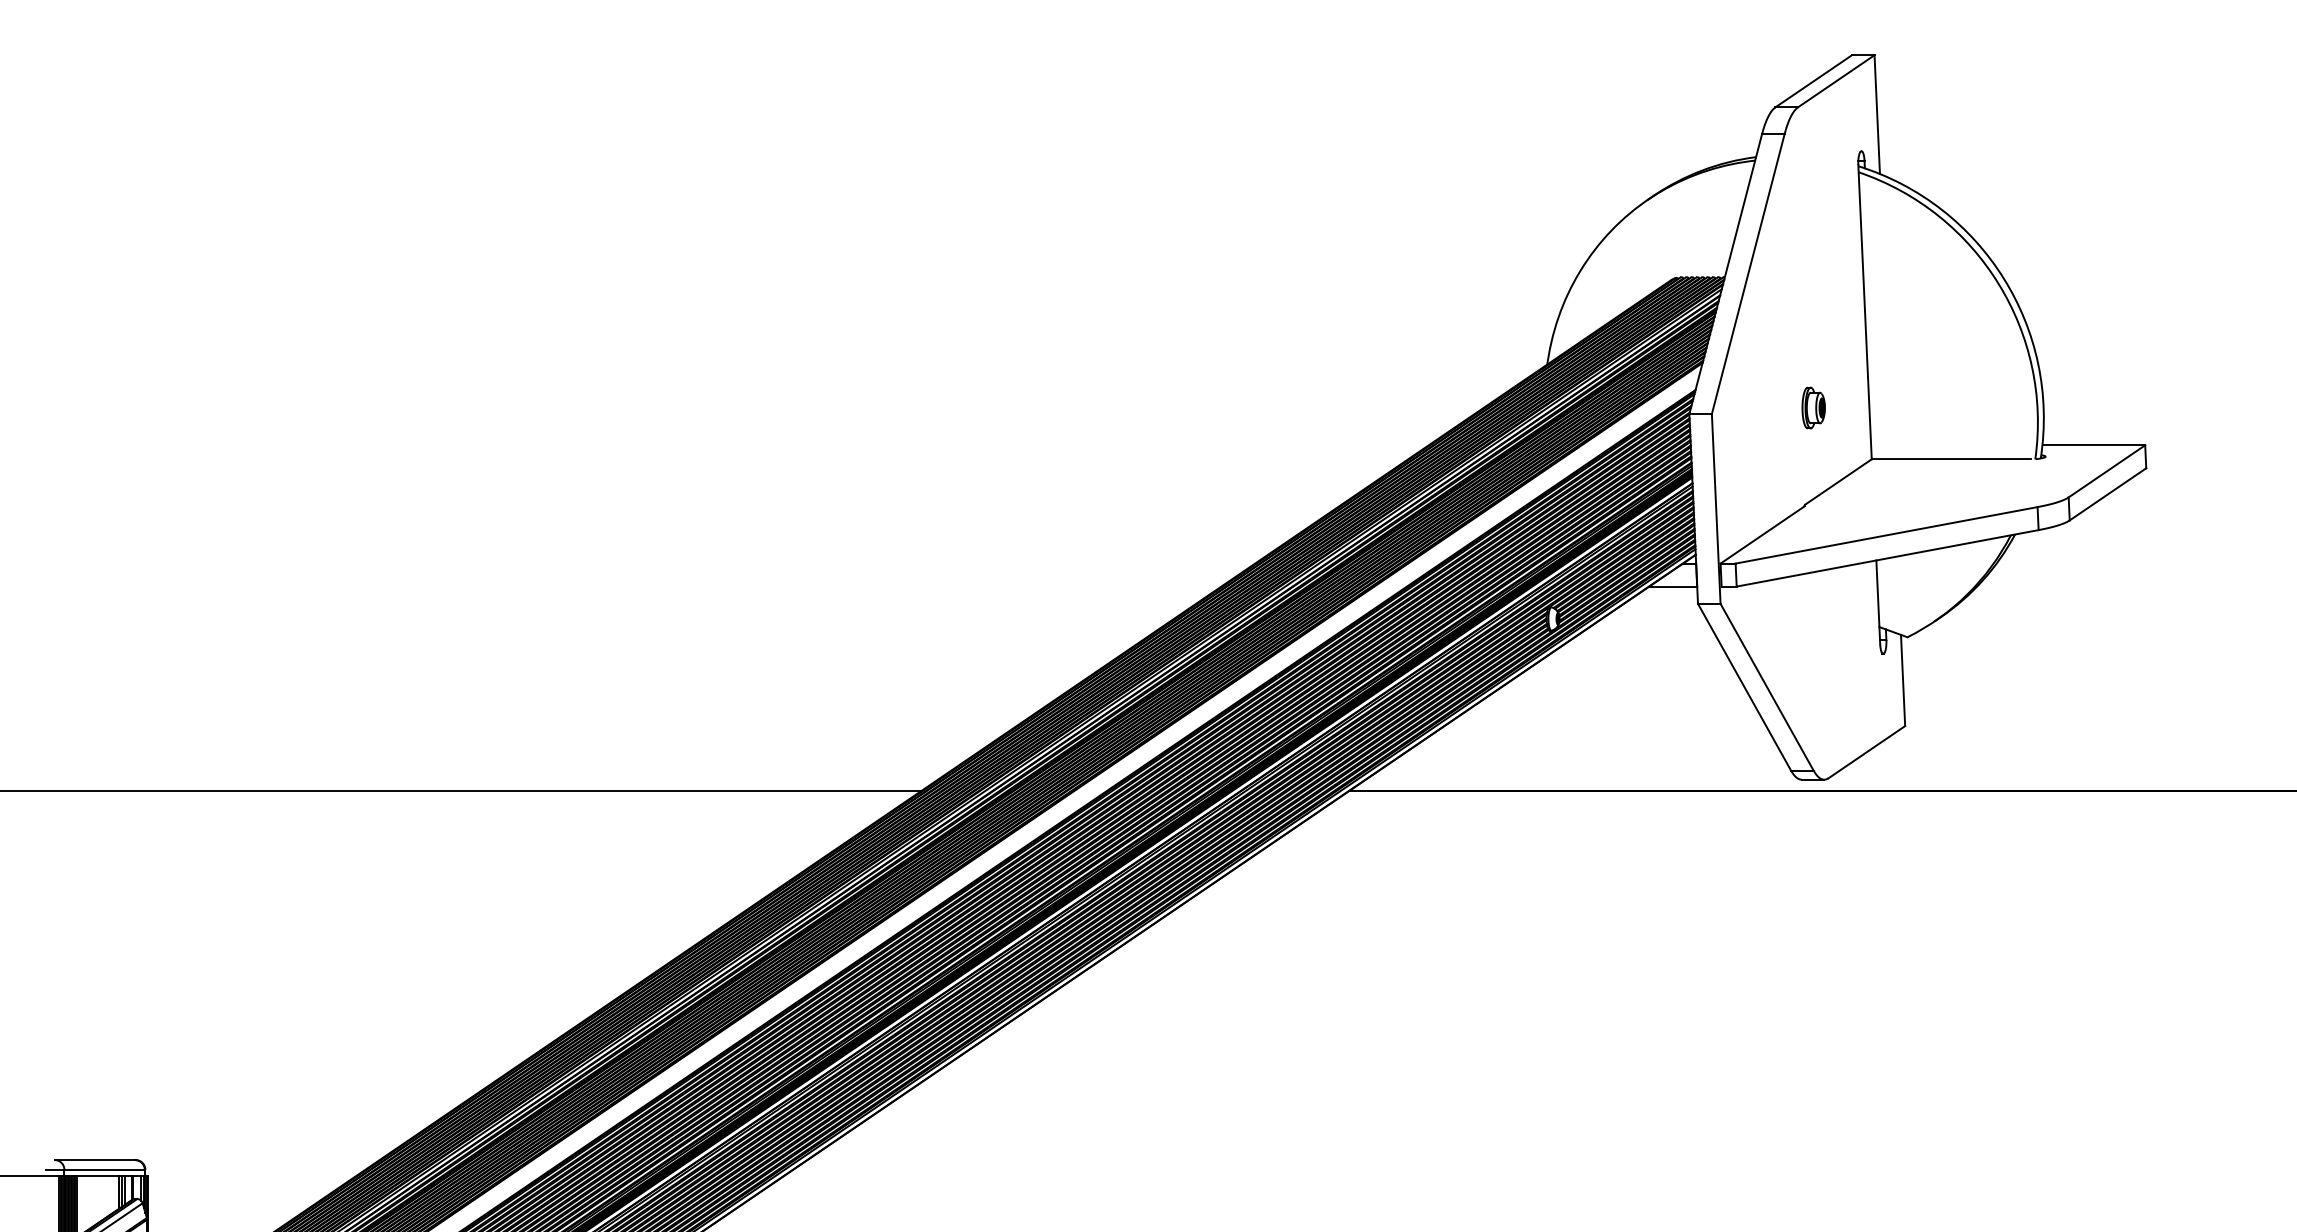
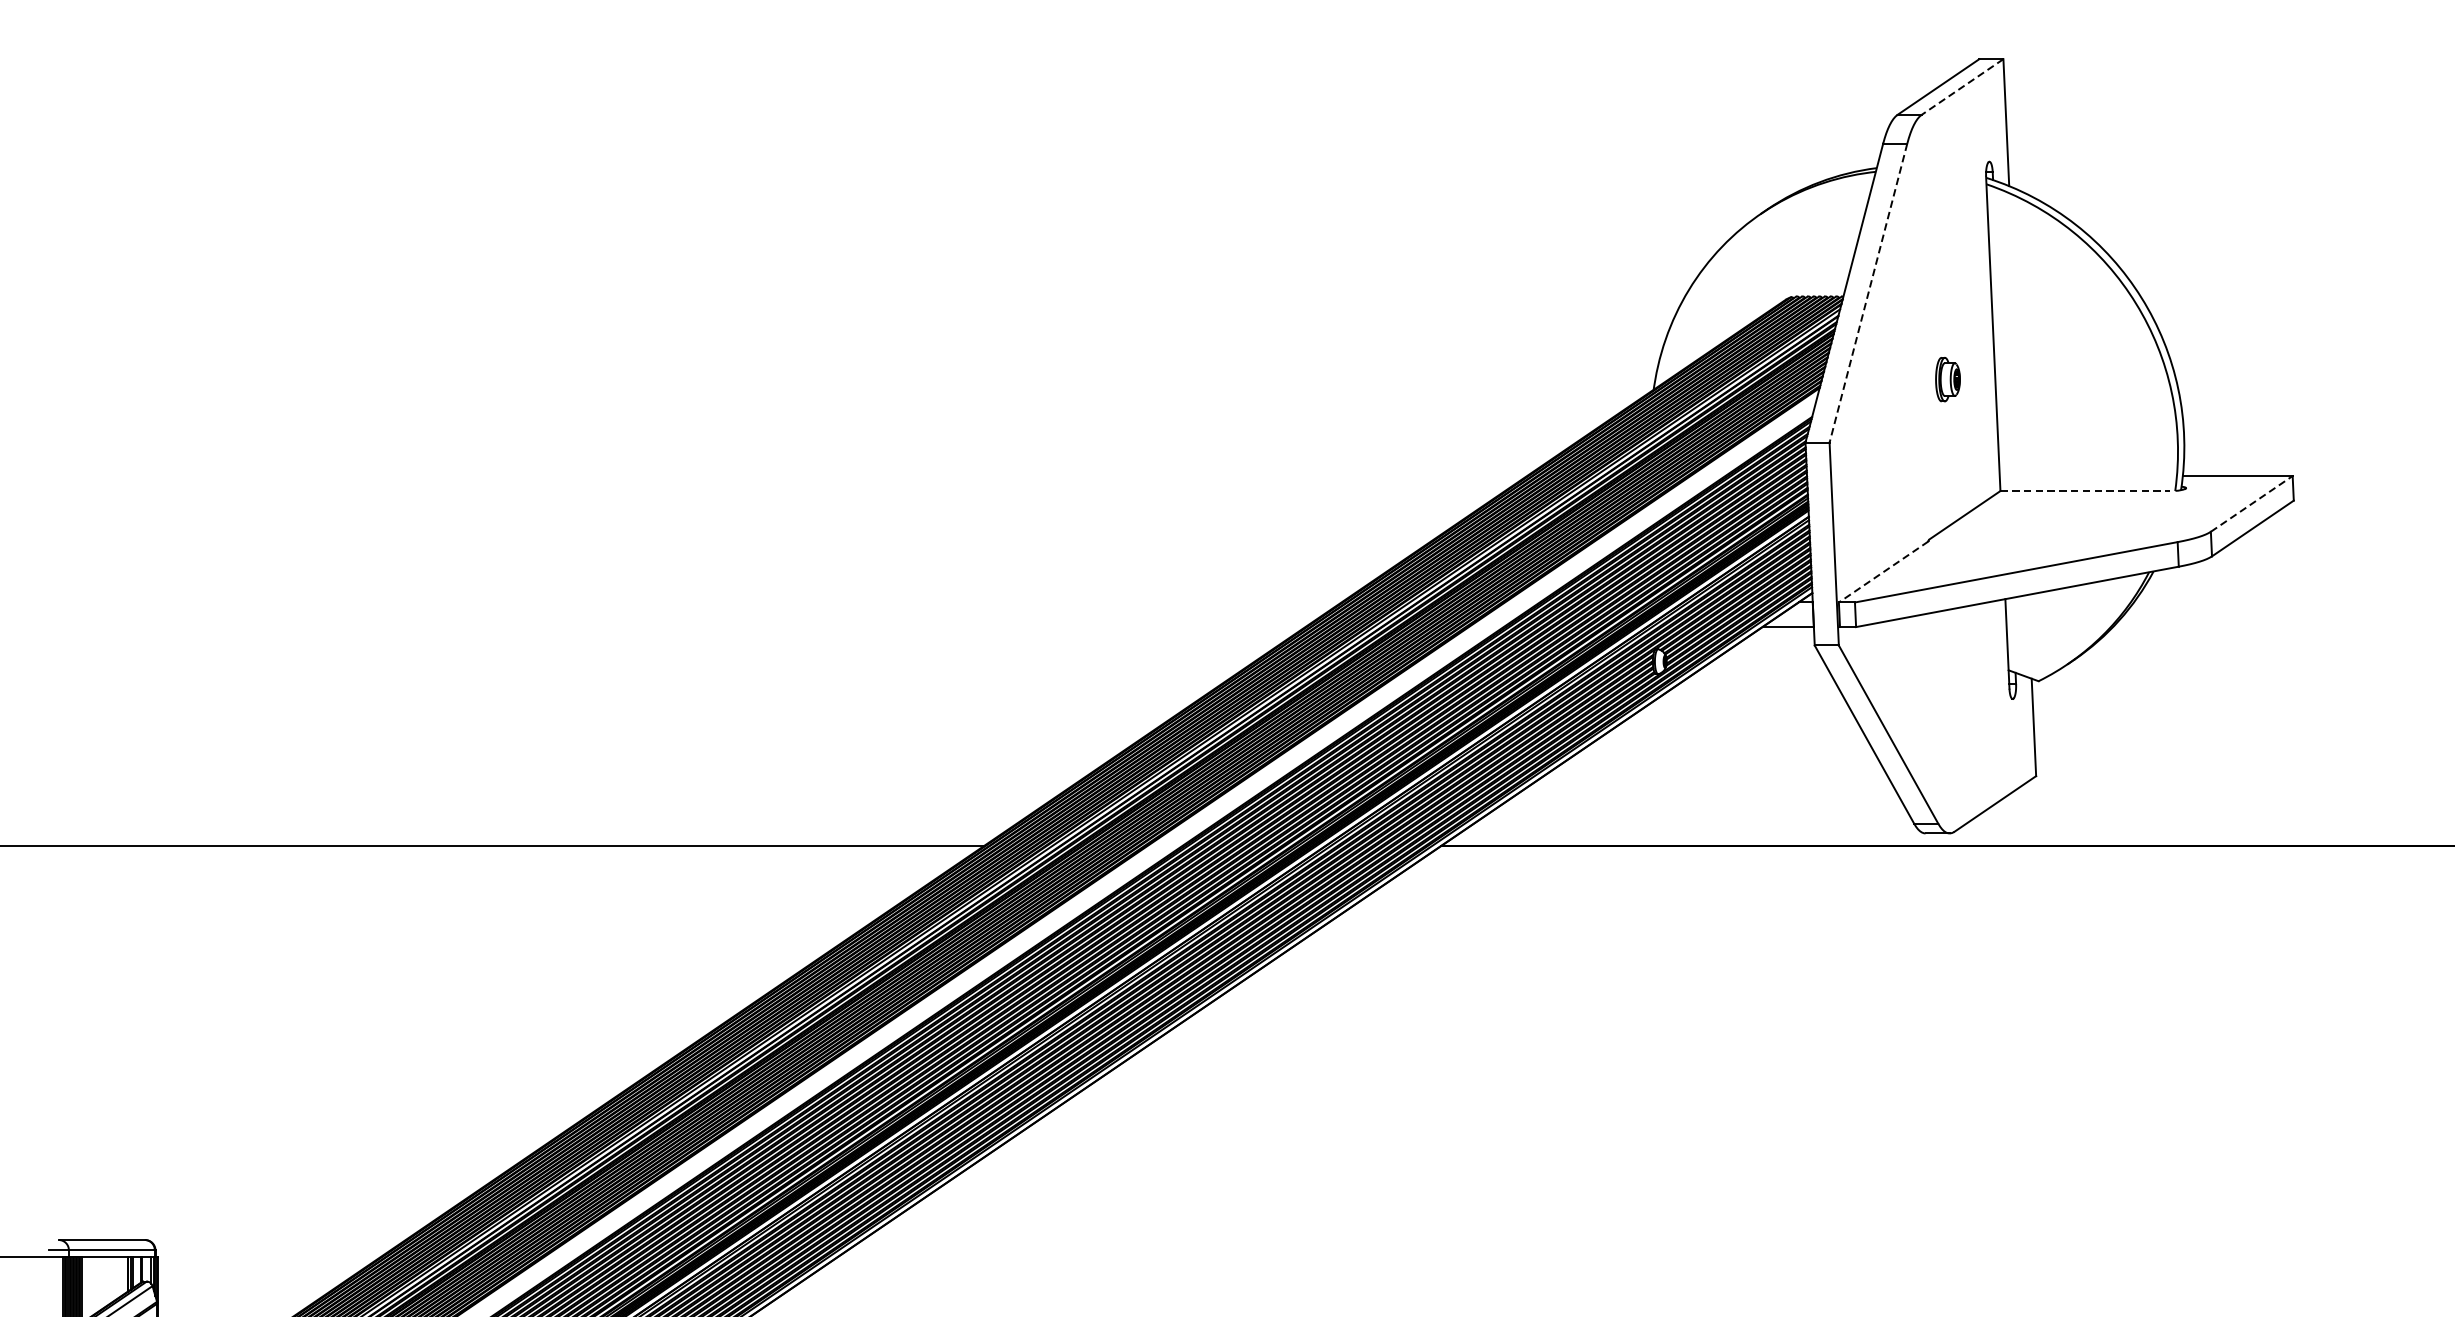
line: (1835, 81) -> (1961, 87), solid -> dashed
line: (1748, 274) -> (1868, 293), solid -> dashed
part: (1813, 407) -> (1947, 379), moved
line: (1951, 459) -> (2085, 491), solid -> dashed
line: (2107, 471) -> (2252, 504), solid -> dashed
line: (1762, 535) -> (1883, 572), solid -> dashed

